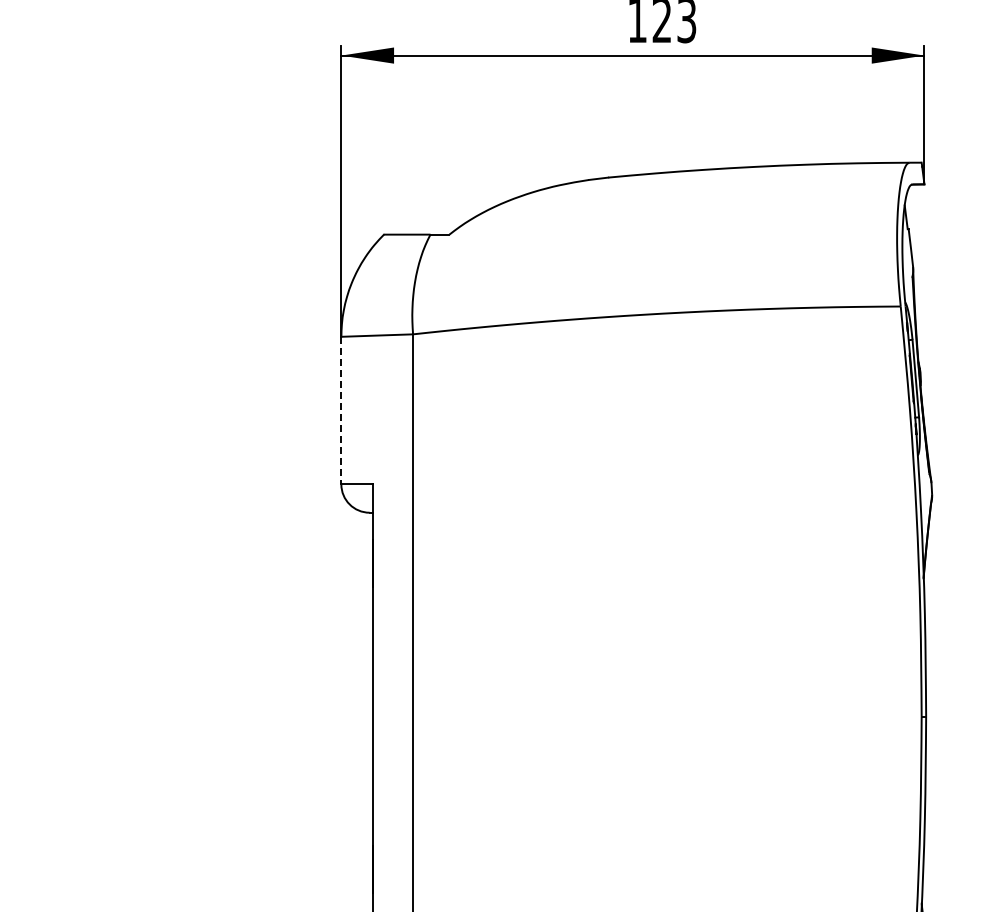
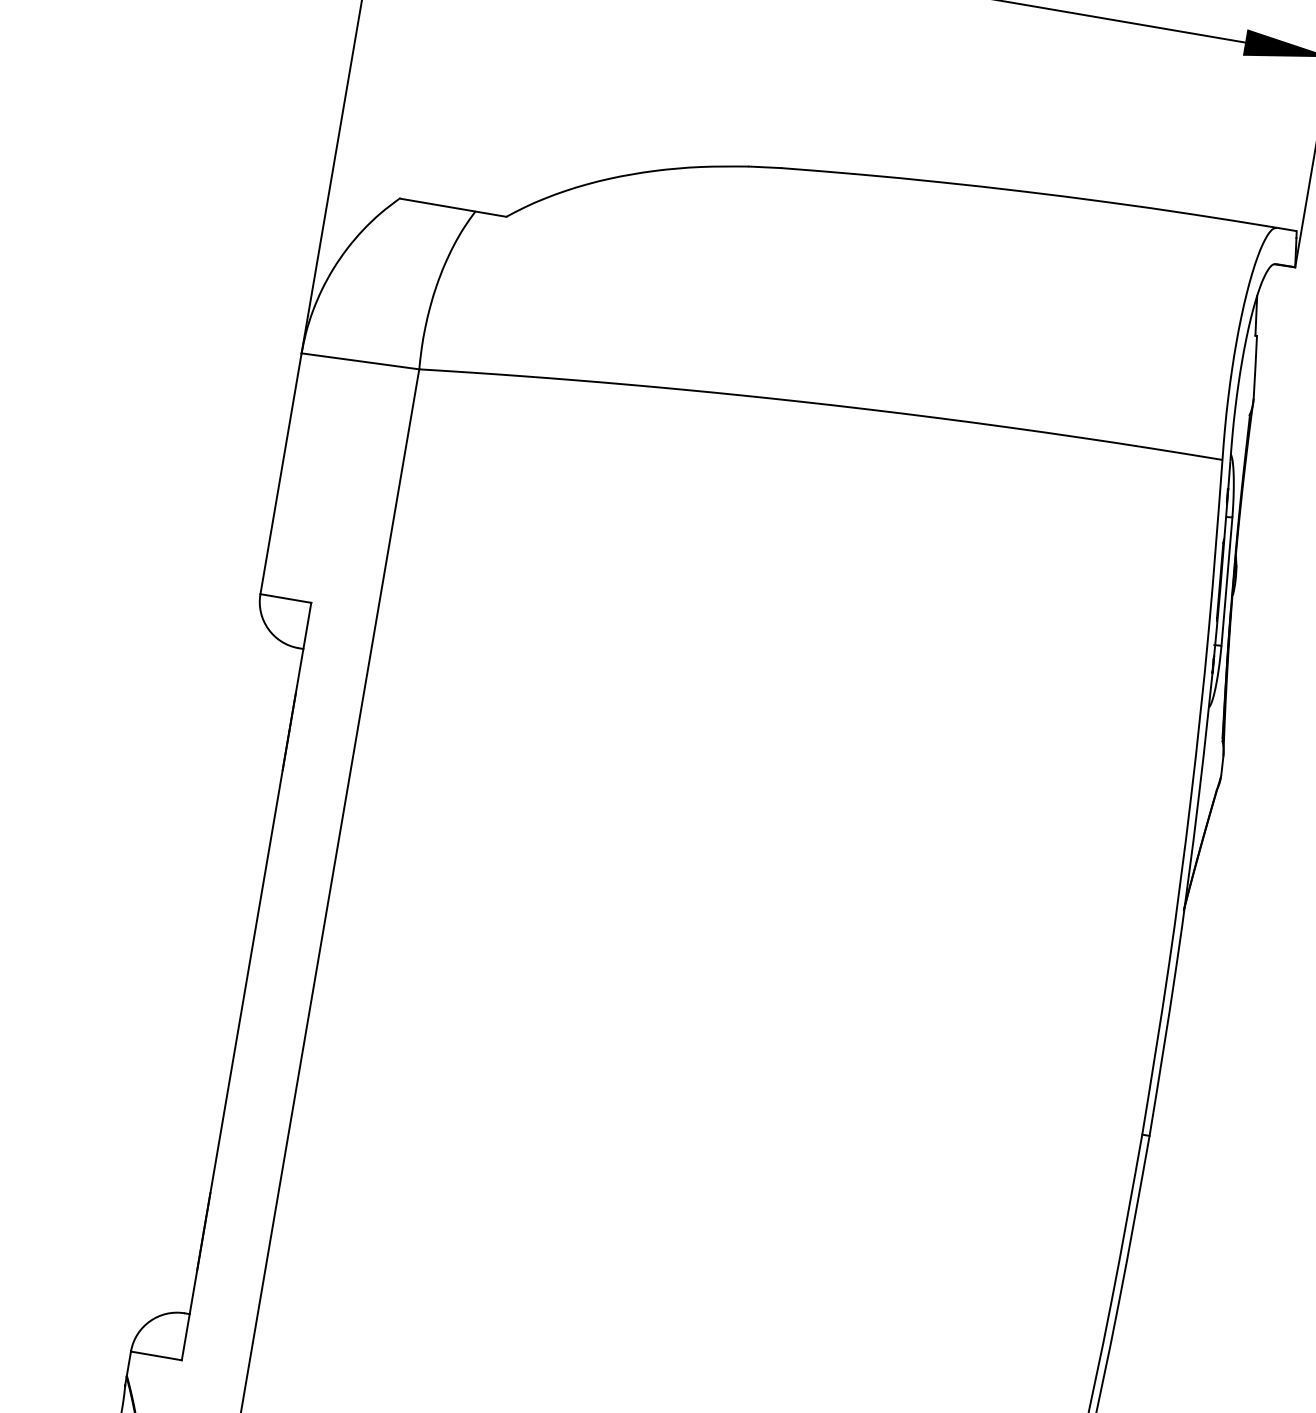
line: (341, 410) -> (281, 473), dashed -> solid

